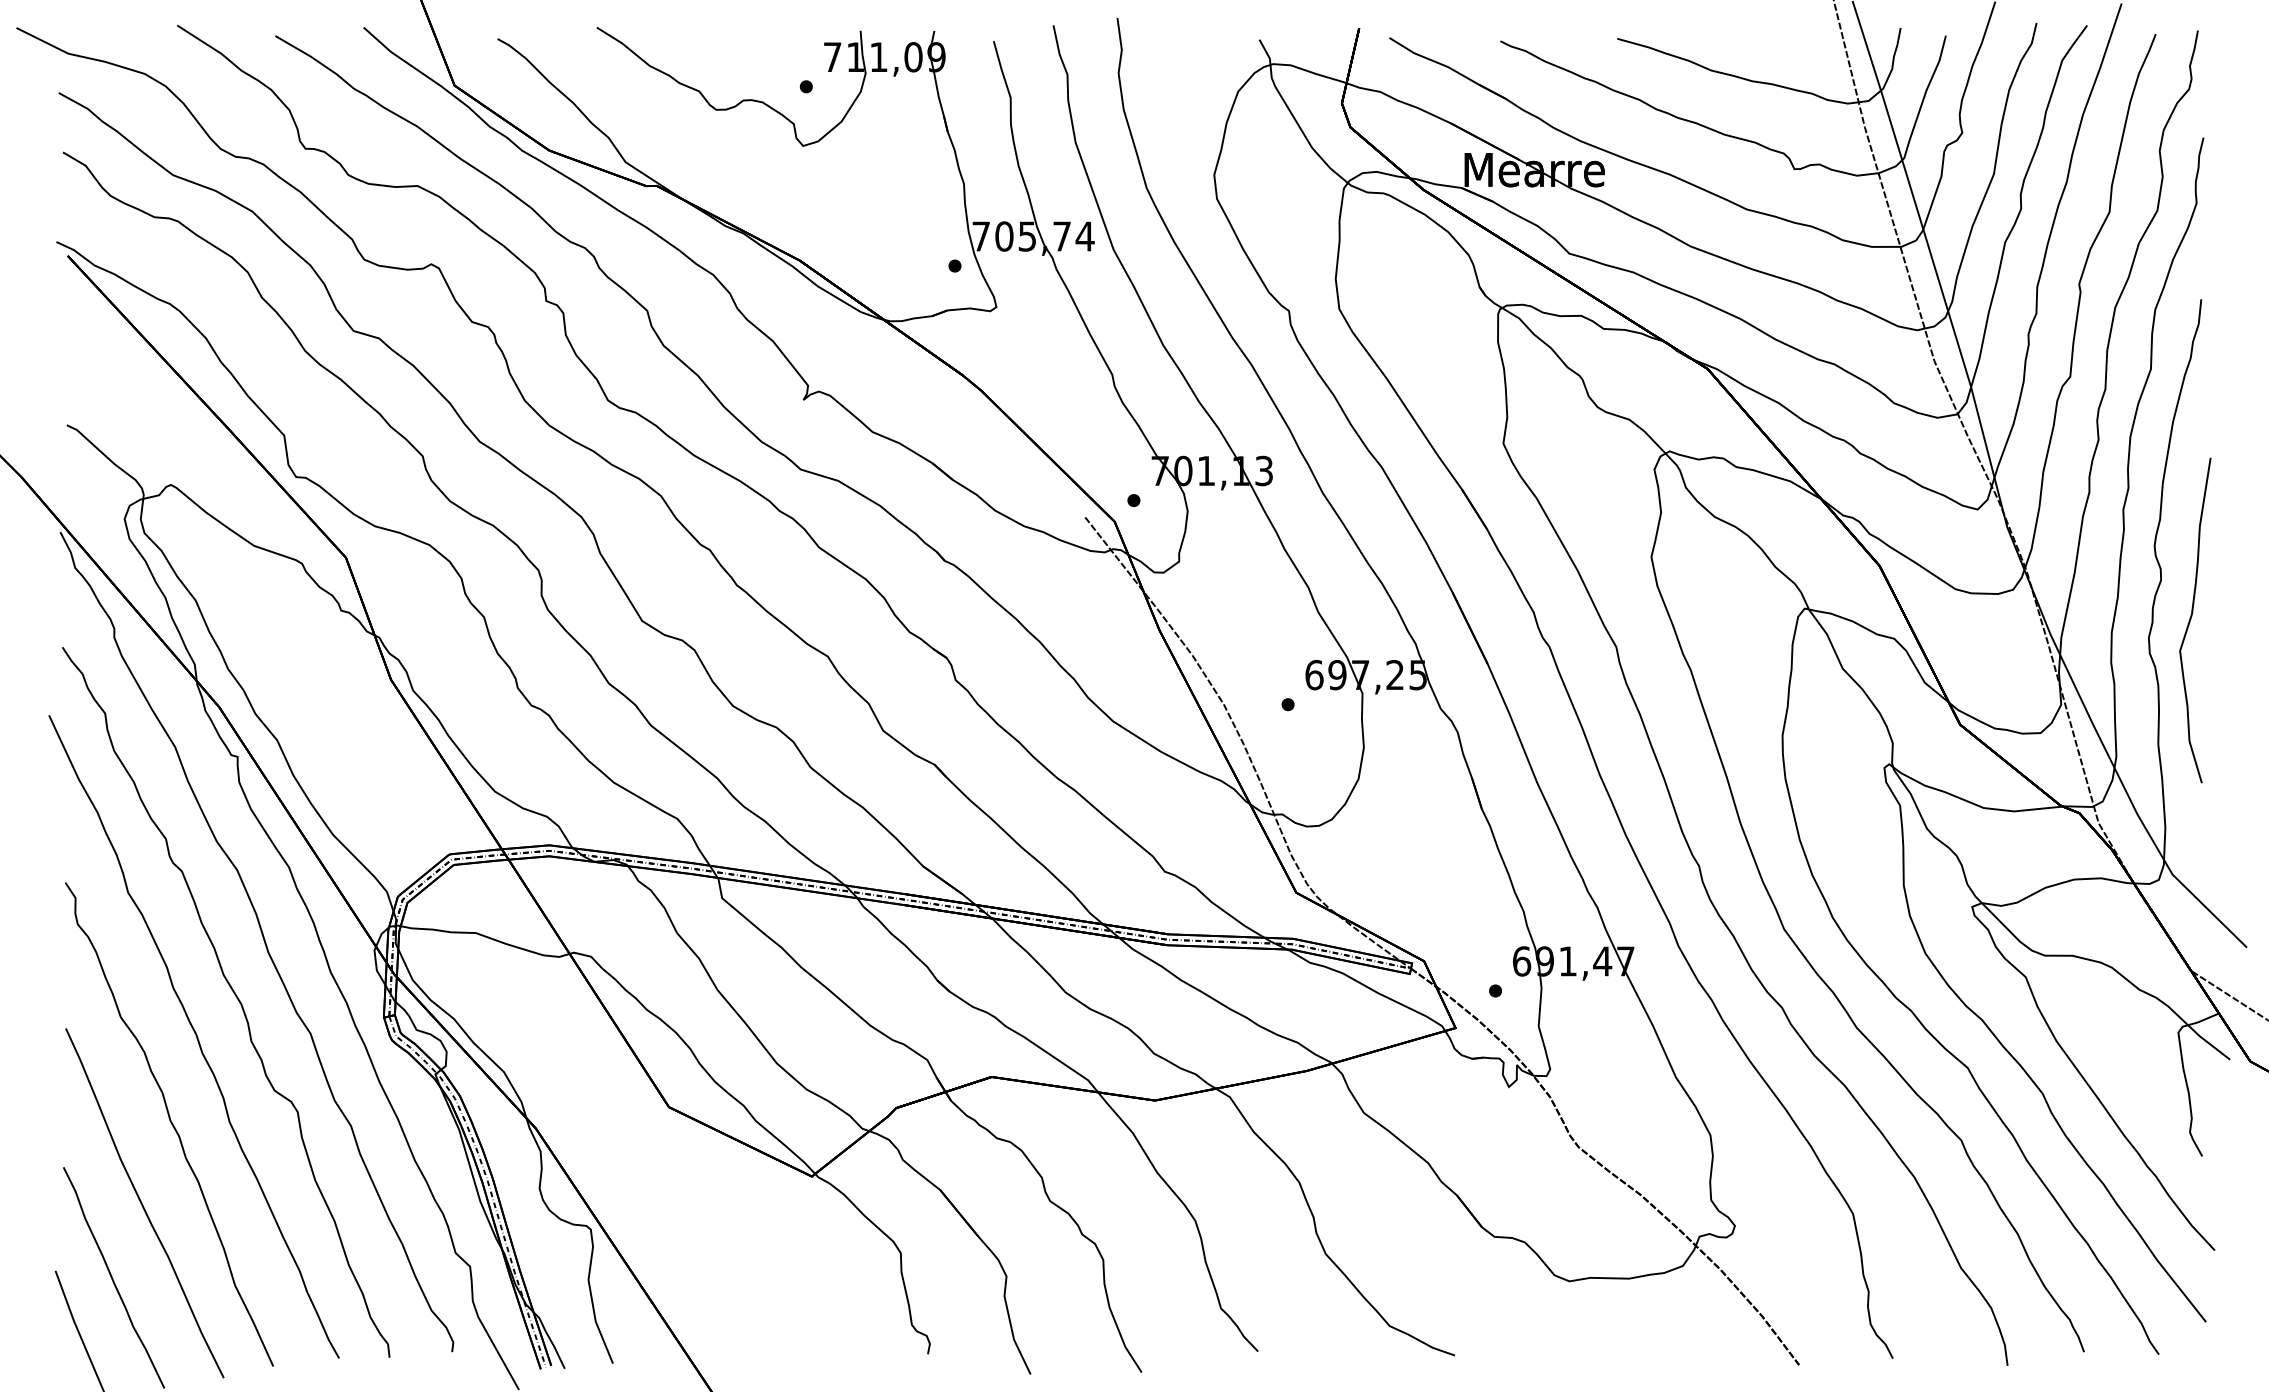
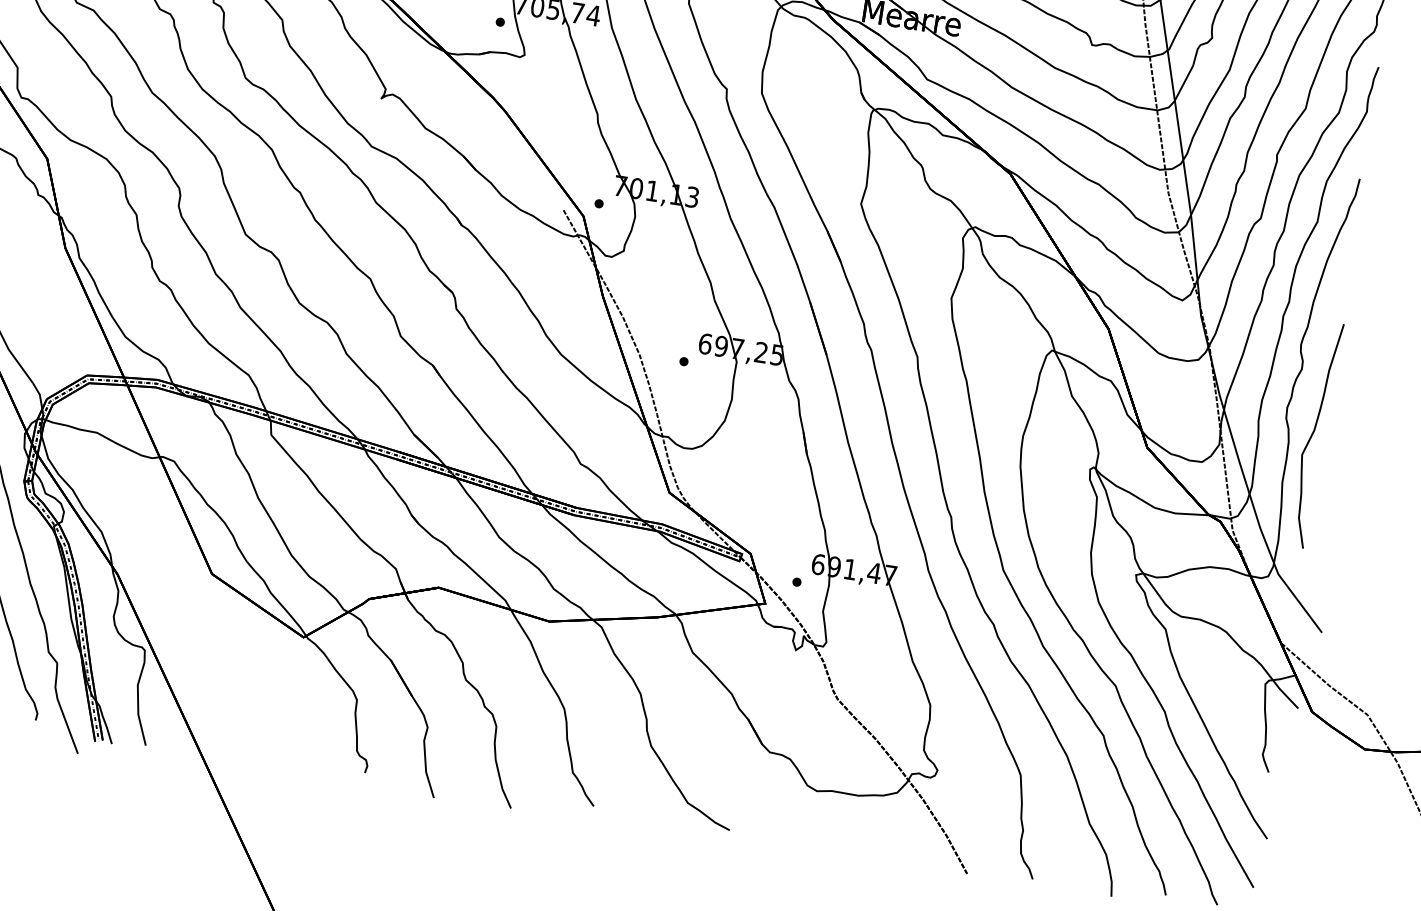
curve: (2191, 619) -> (1313, 434), moved

